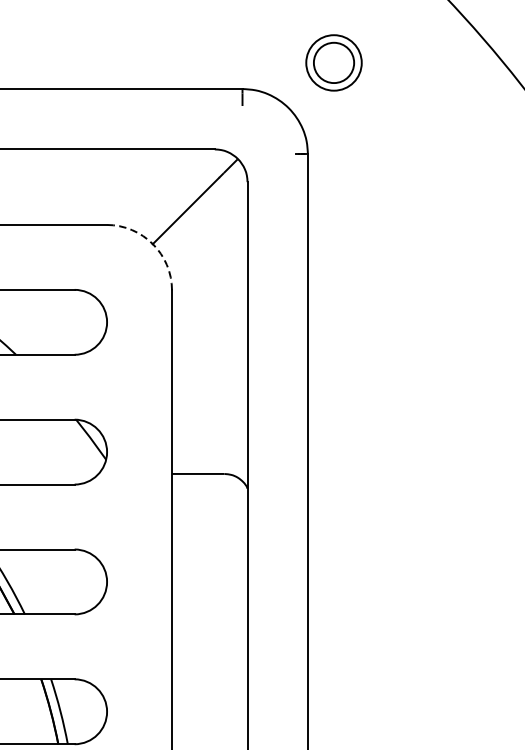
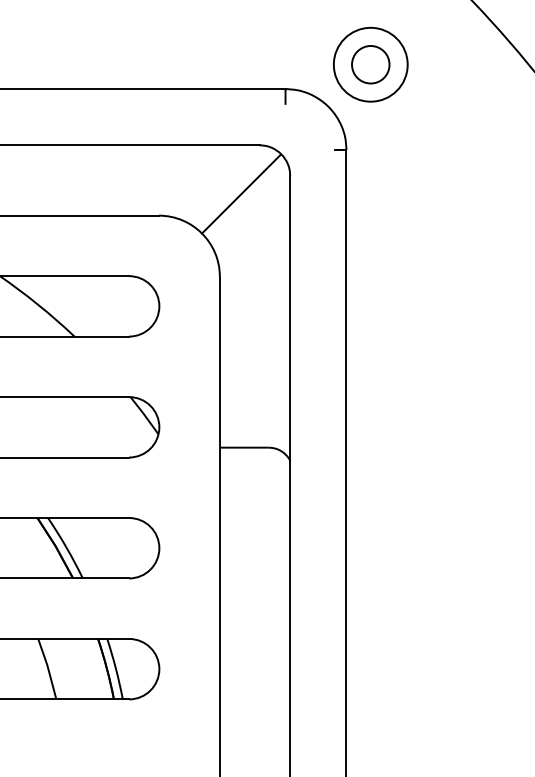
circle: (333, 62) -> (370, 64), size x1.43
arc: (153, 244) -> (202, 233), dashed -> solid

